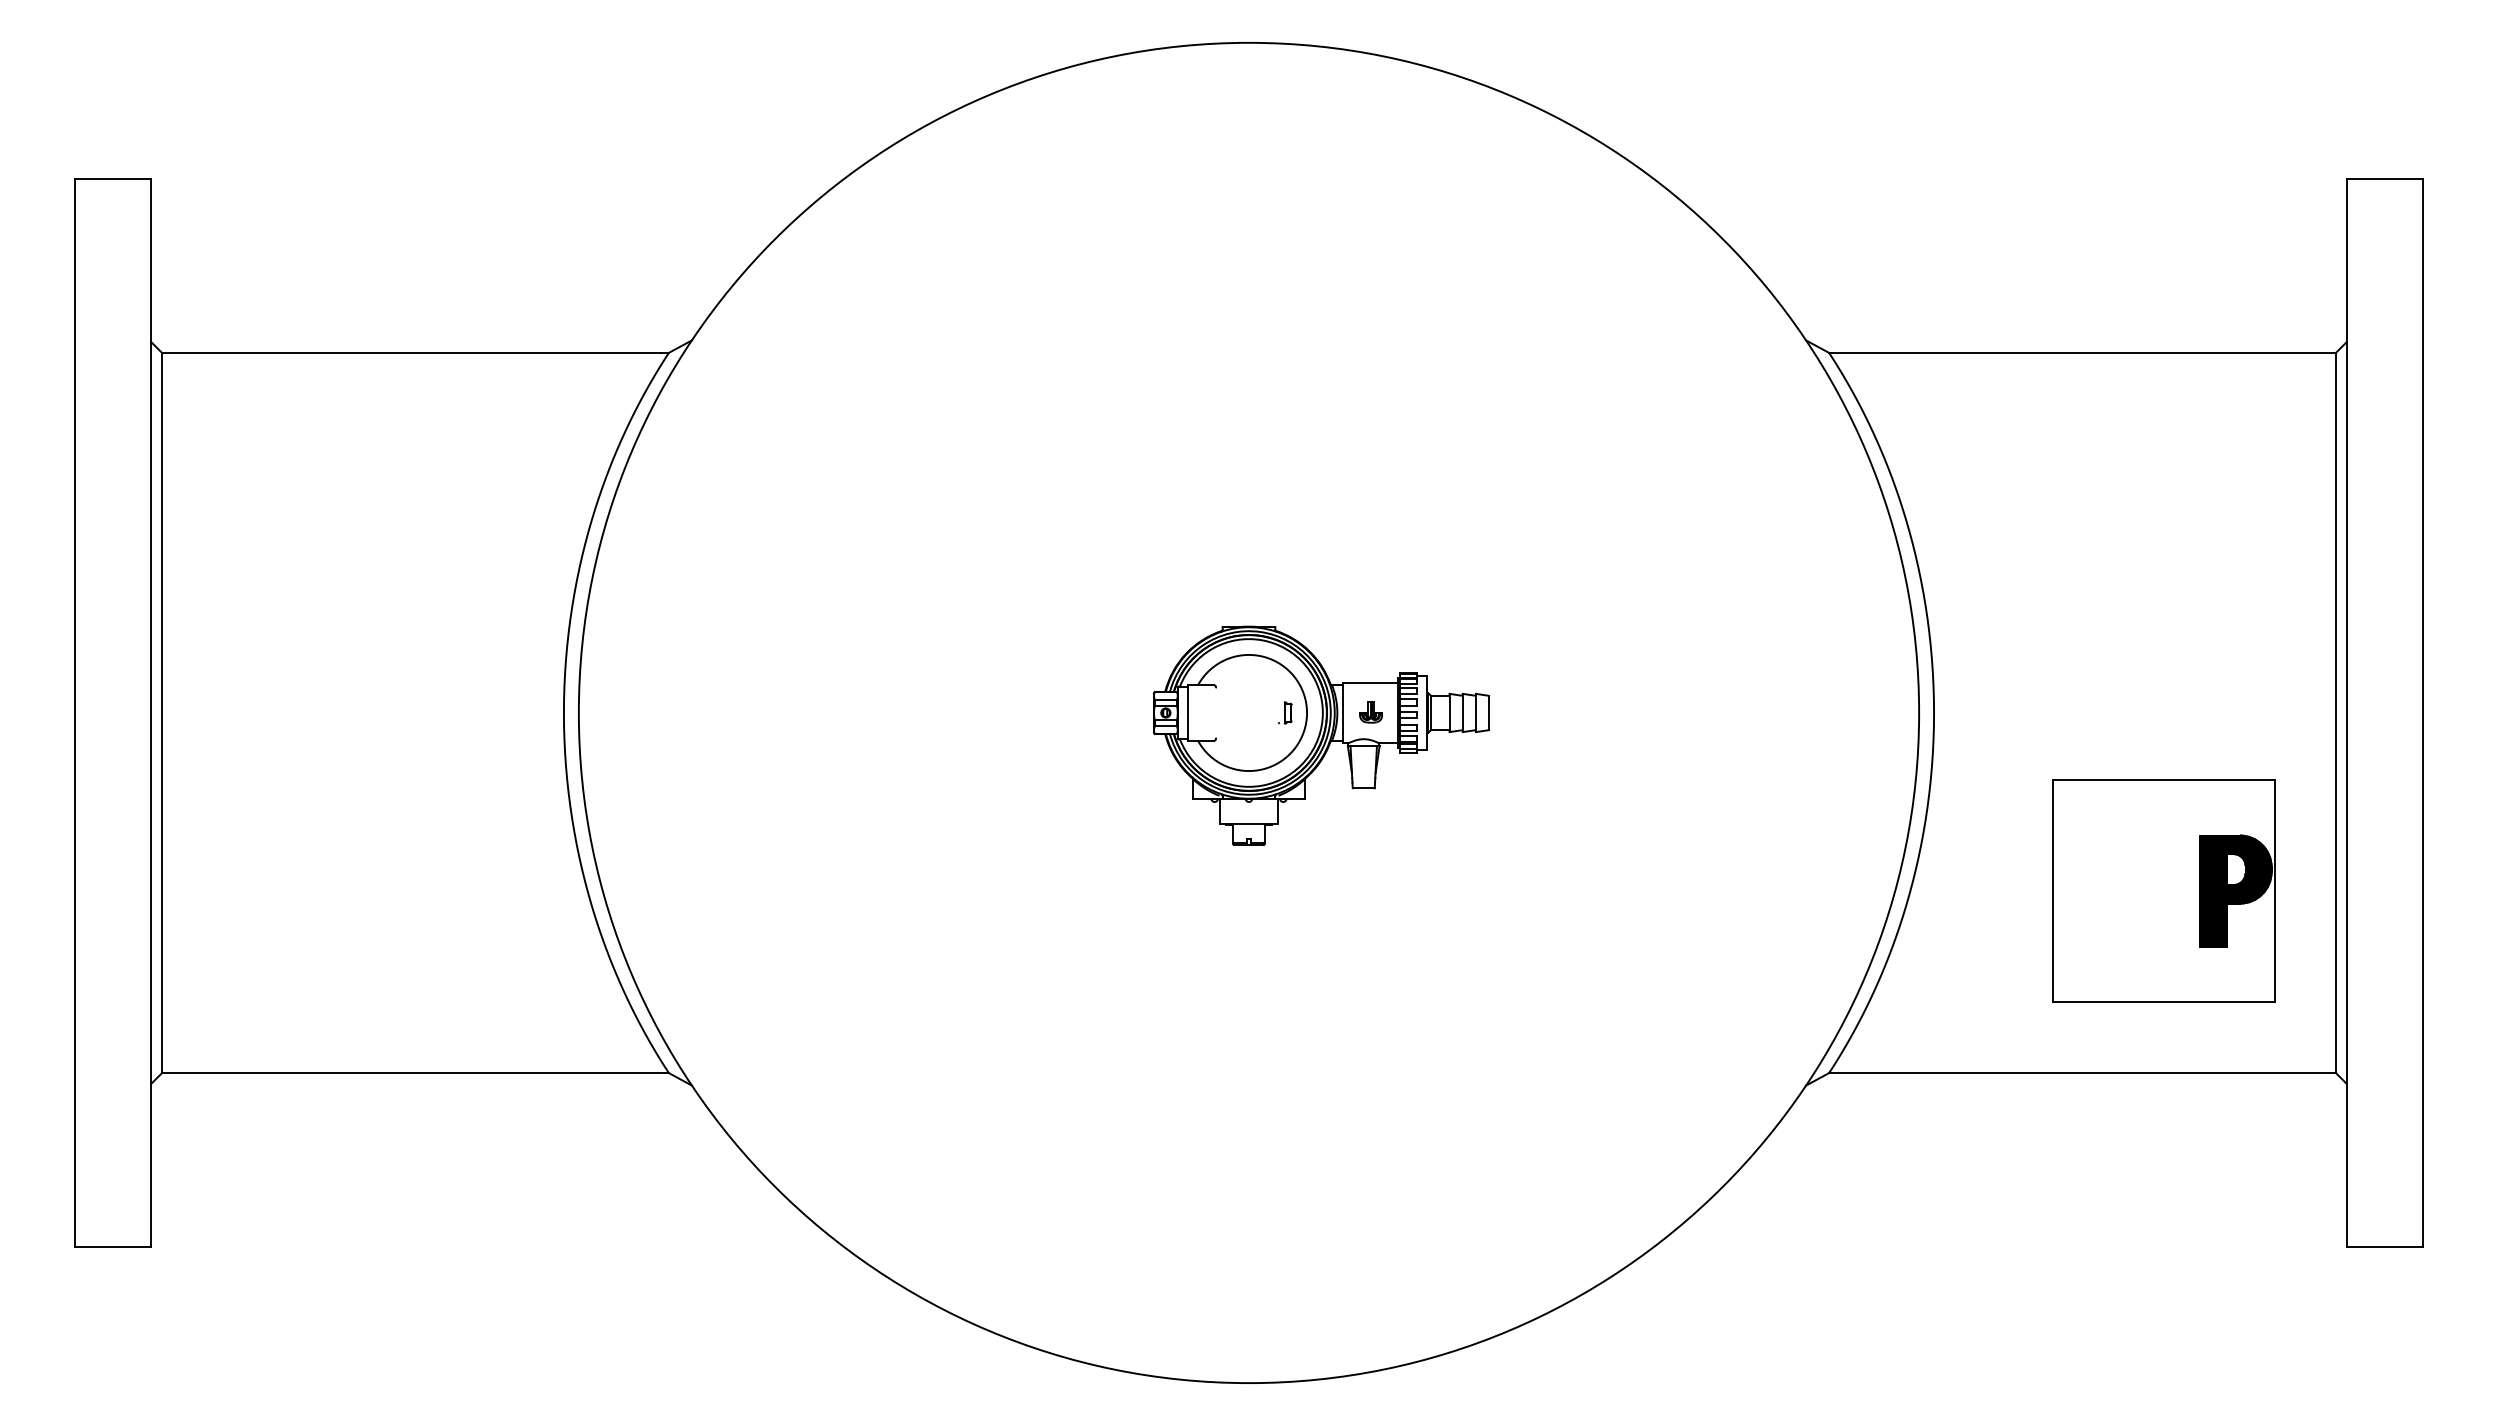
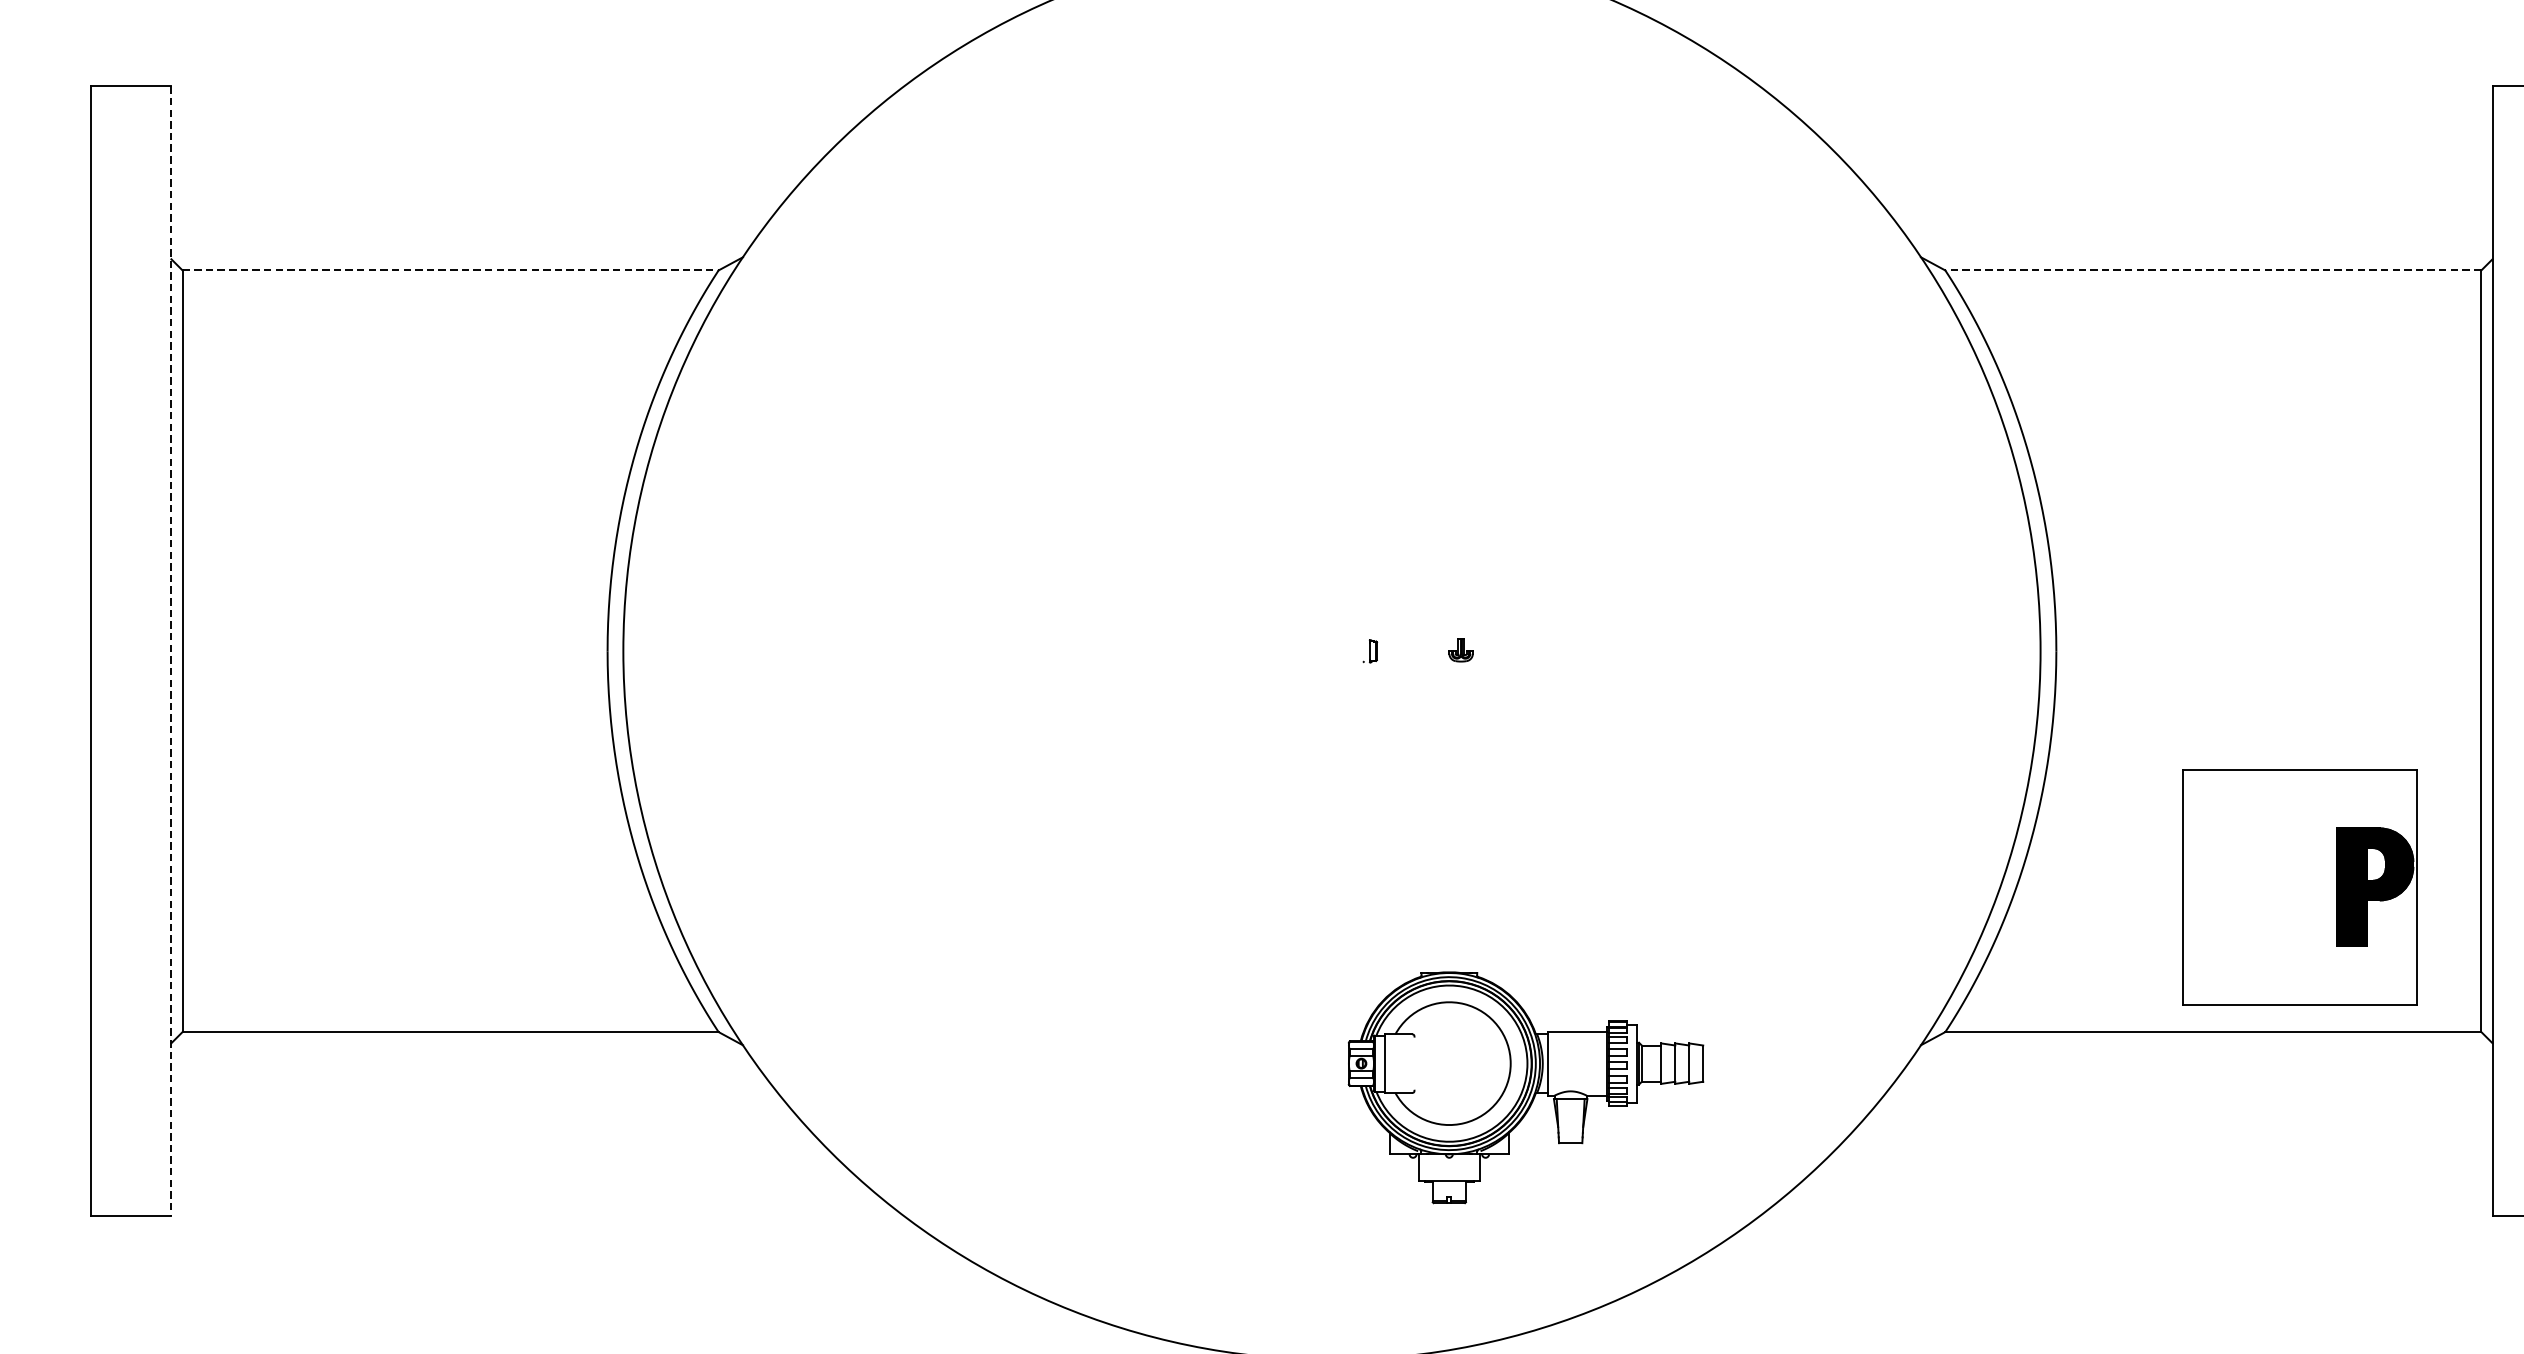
line: (415, 352) -> (450, 270), solid -> dashed
line: (2082, 352) -> (2213, 270), solid -> dashed
line: (151, 713) -> (171, 651), solid -> dashed
part: (1321, 735) -> (1526, 1087), moved
part: (2163, 890) -> (2298, 886), moved

